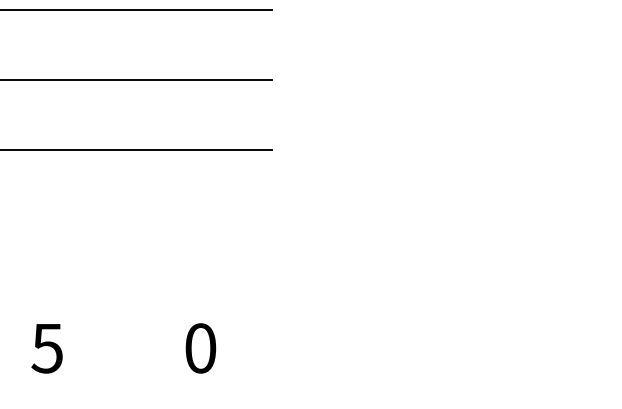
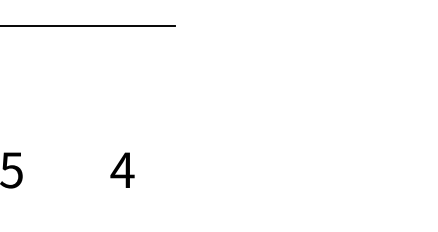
text: (200, 348) -> (122, 170), 0 -> 4

